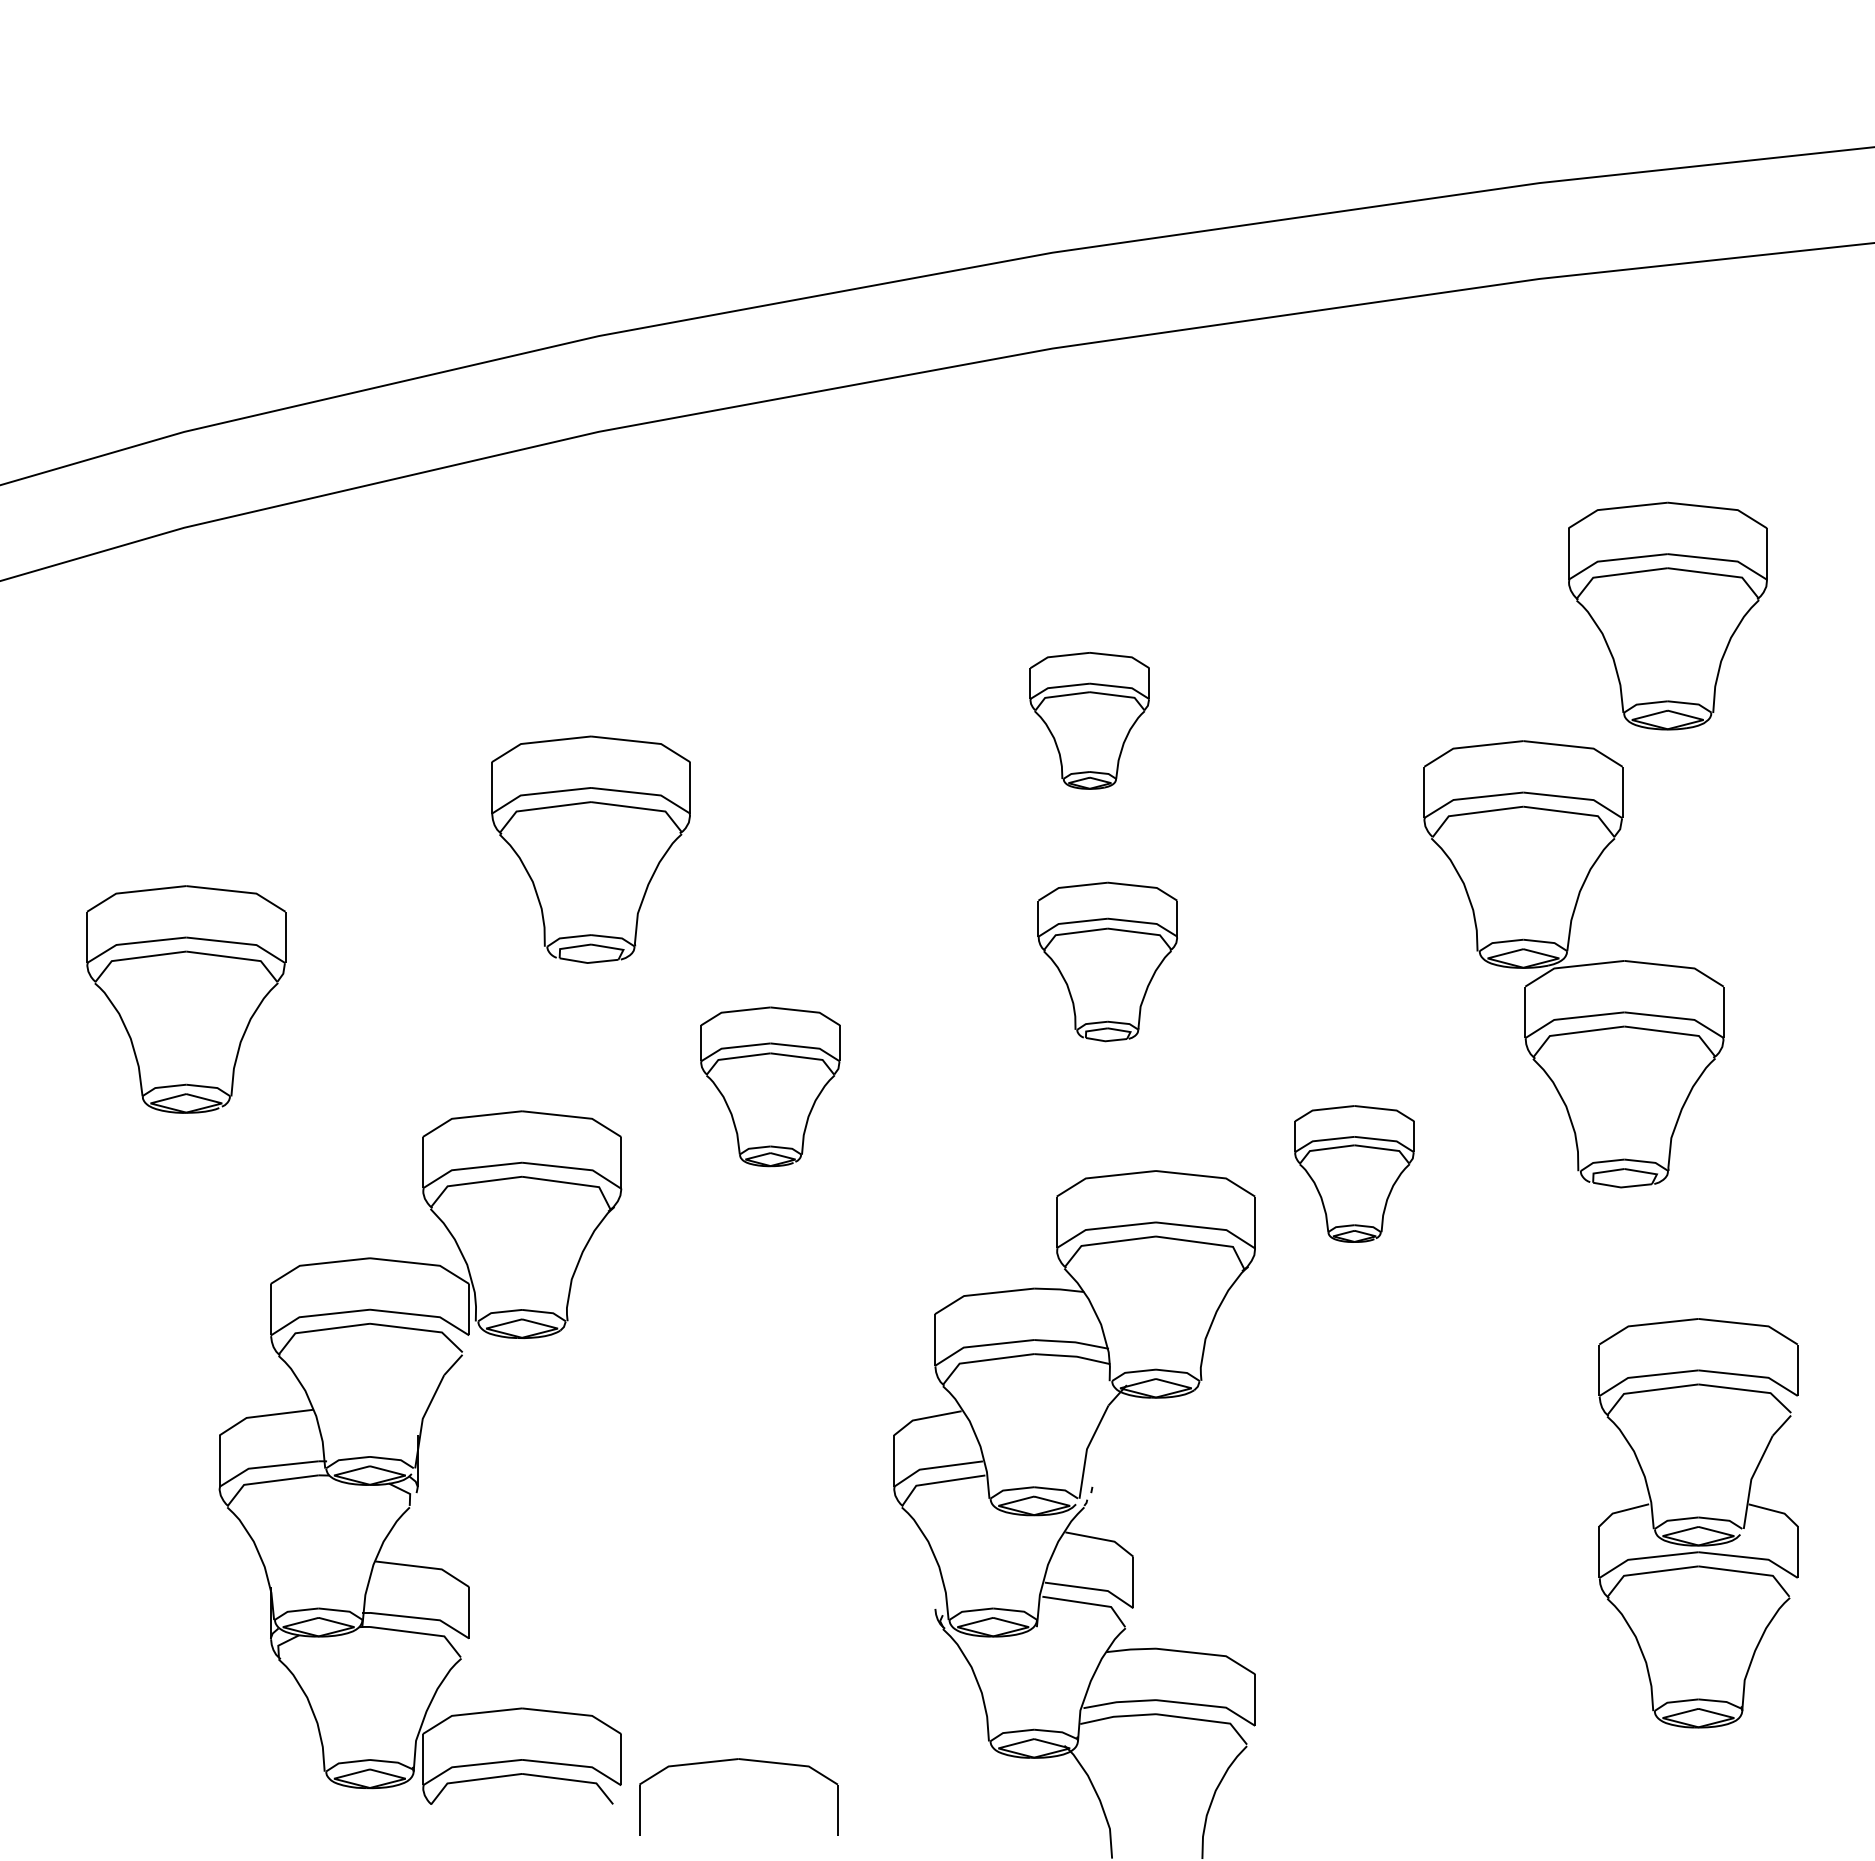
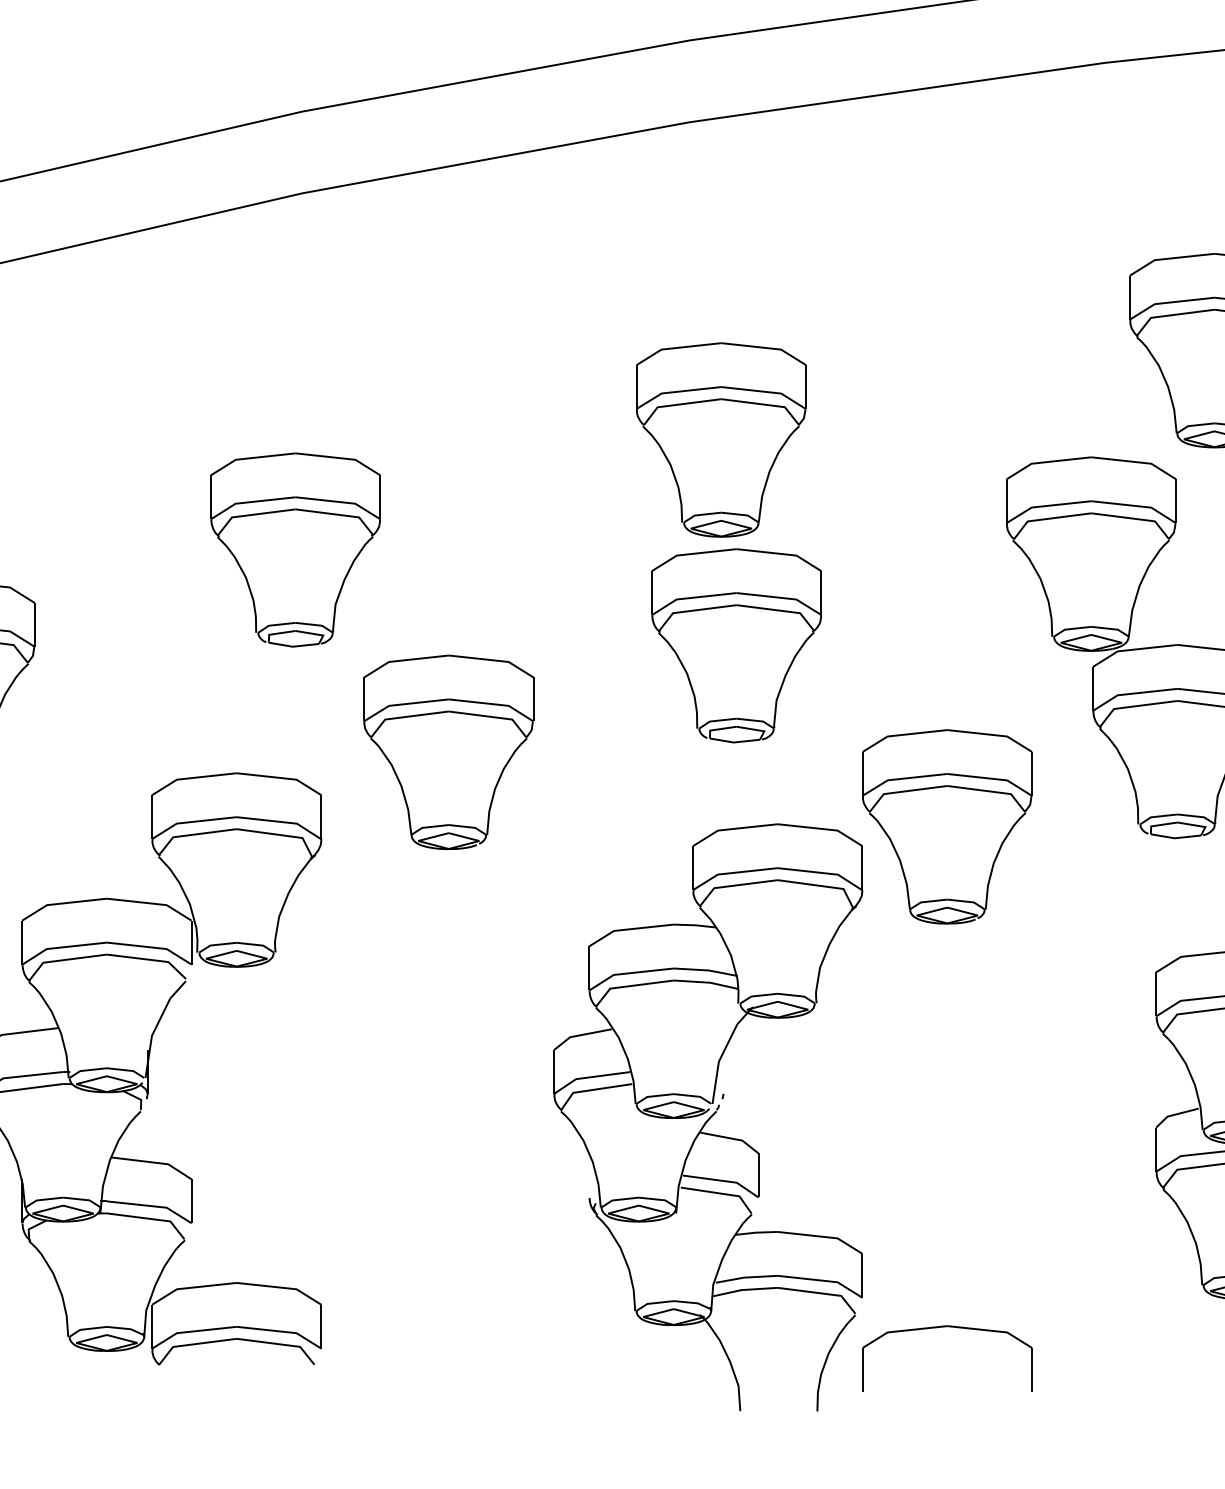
part: (1089, 720) -> (721, 439), size x1.67
part: (1107, 961) -> (736, 645), size x1.43
part: (770, 1086) -> (448, 752), size x1.43
part: (1354, 1173) -> (947, 826), size x1.67
part: (736, 1760) -> (945, 1327), moved

